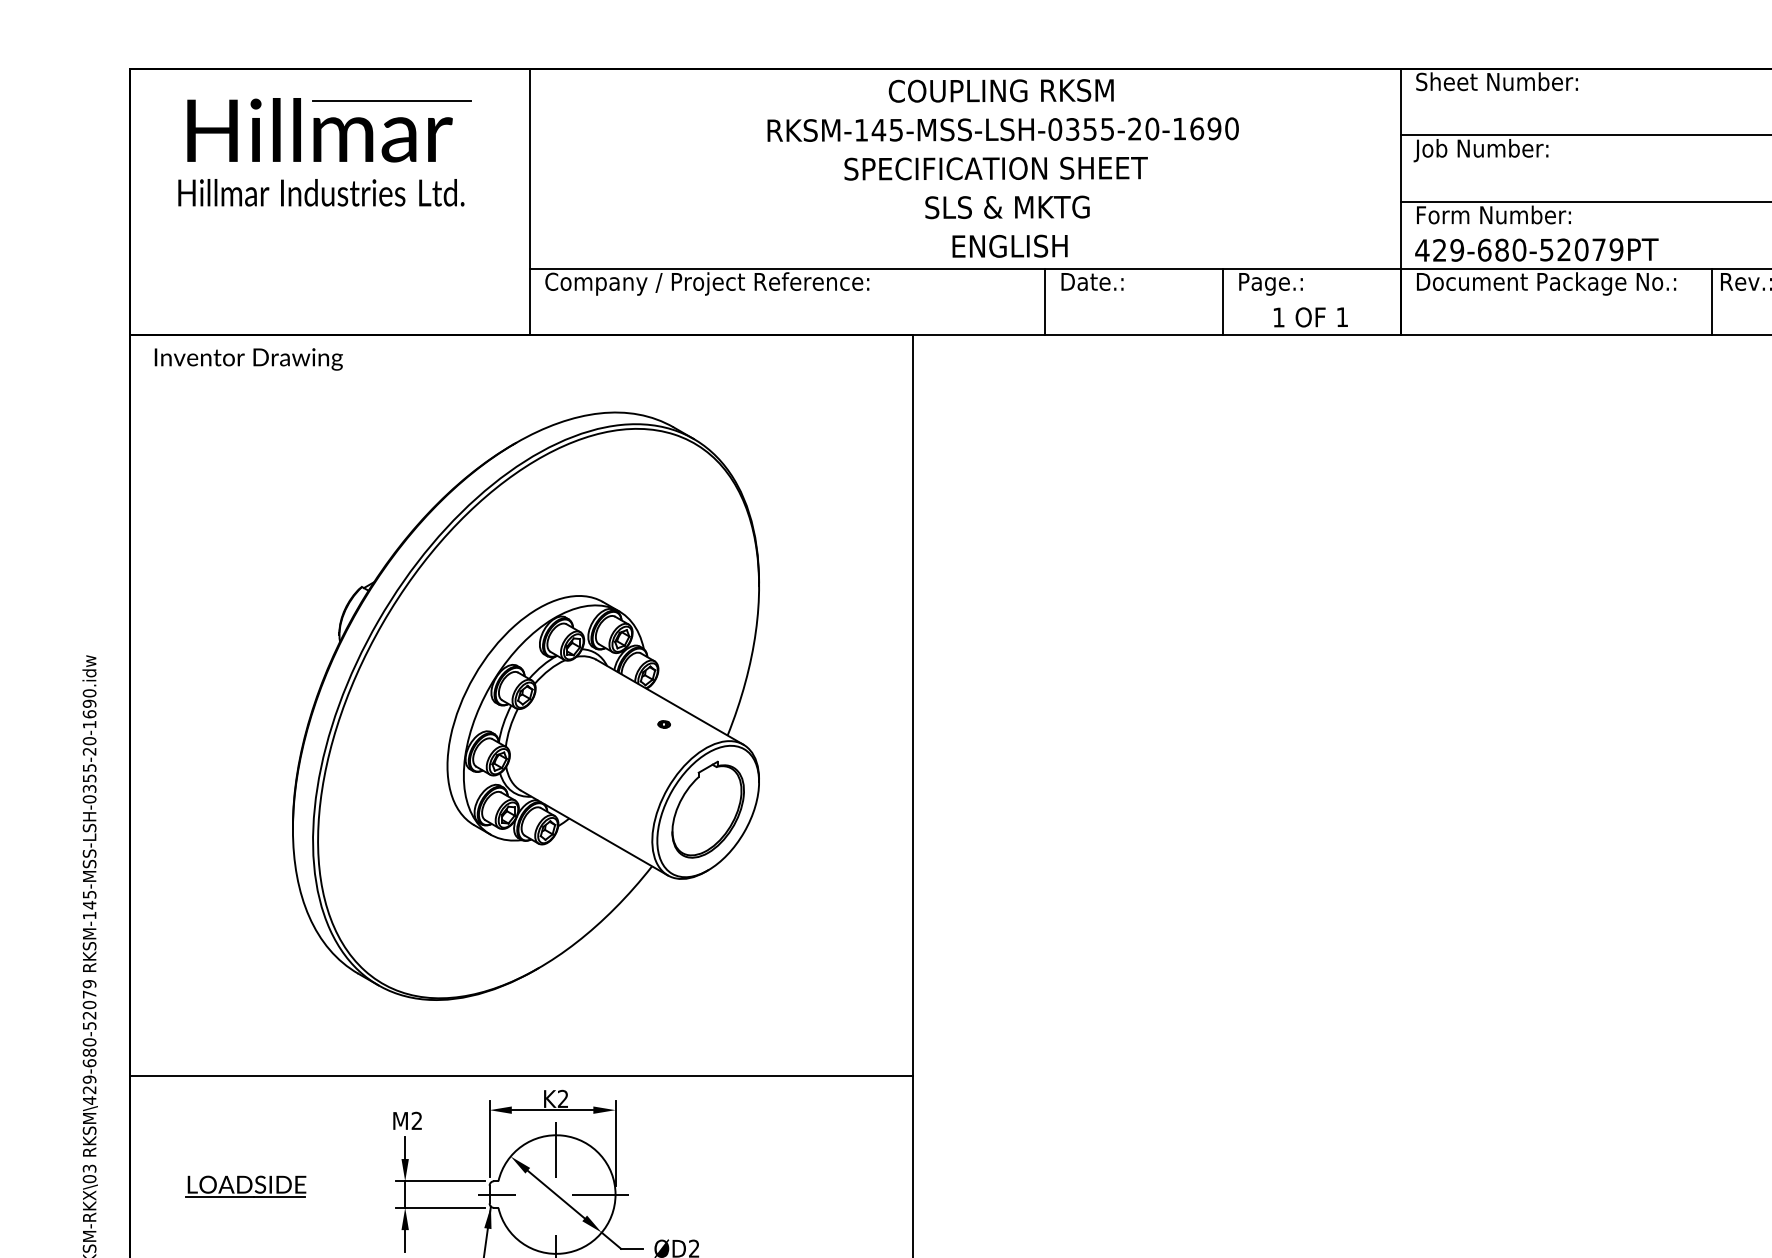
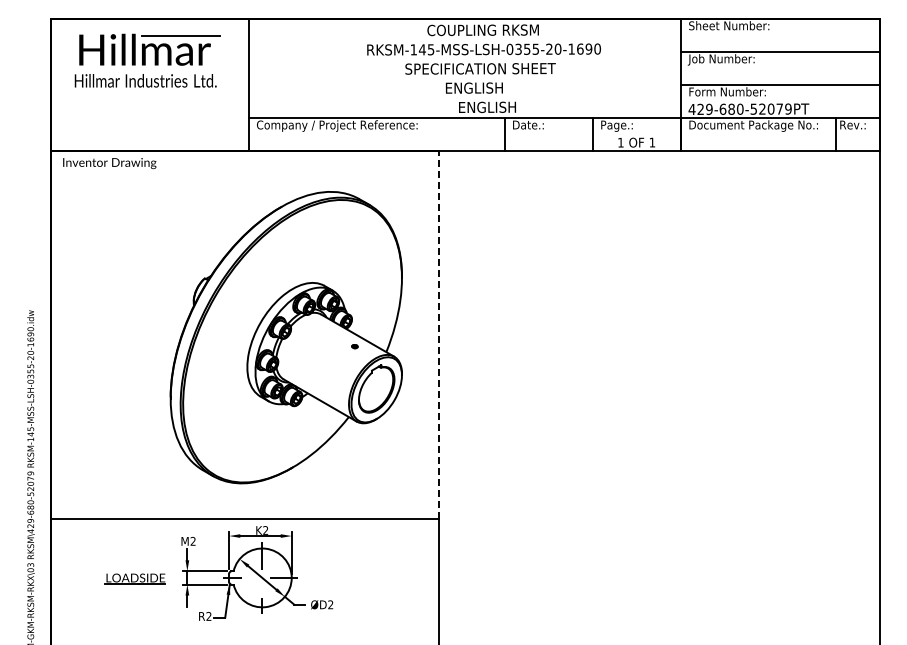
text: (1006, 206) -> (485, 87), SLS & MKTG -> ENGLISH
part: (524, 706) -> (285, 337), moved
line: (913, 706) -> (439, 335), solid -> dashed
part: (244, 1185) -> (134, 578), moved

